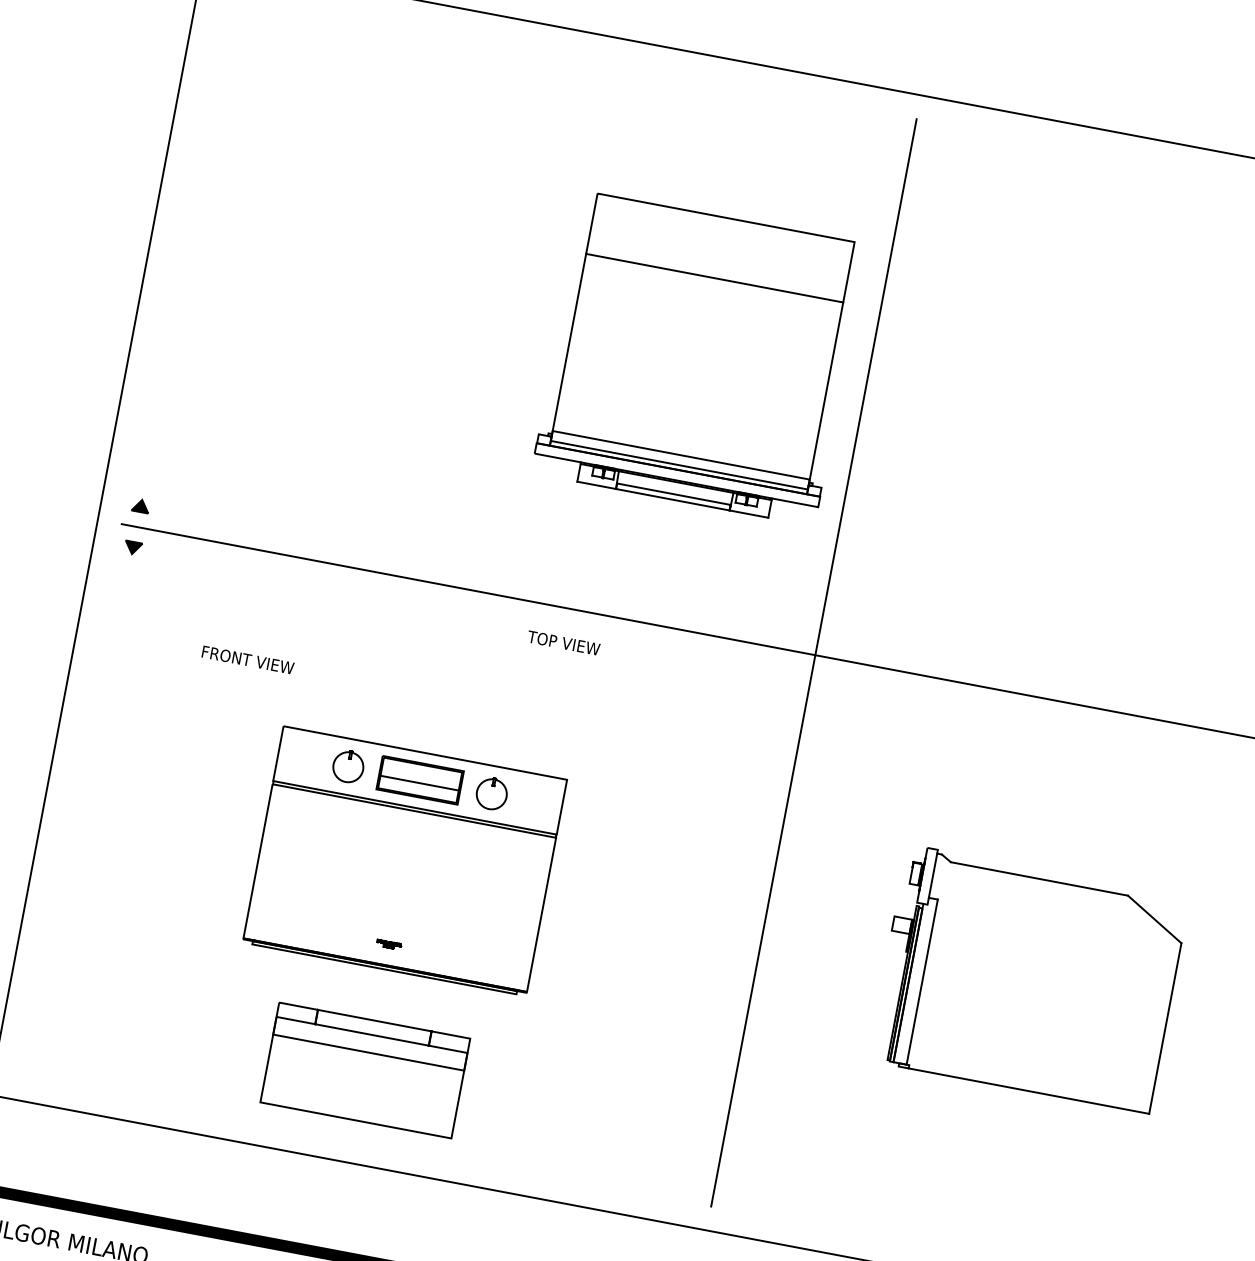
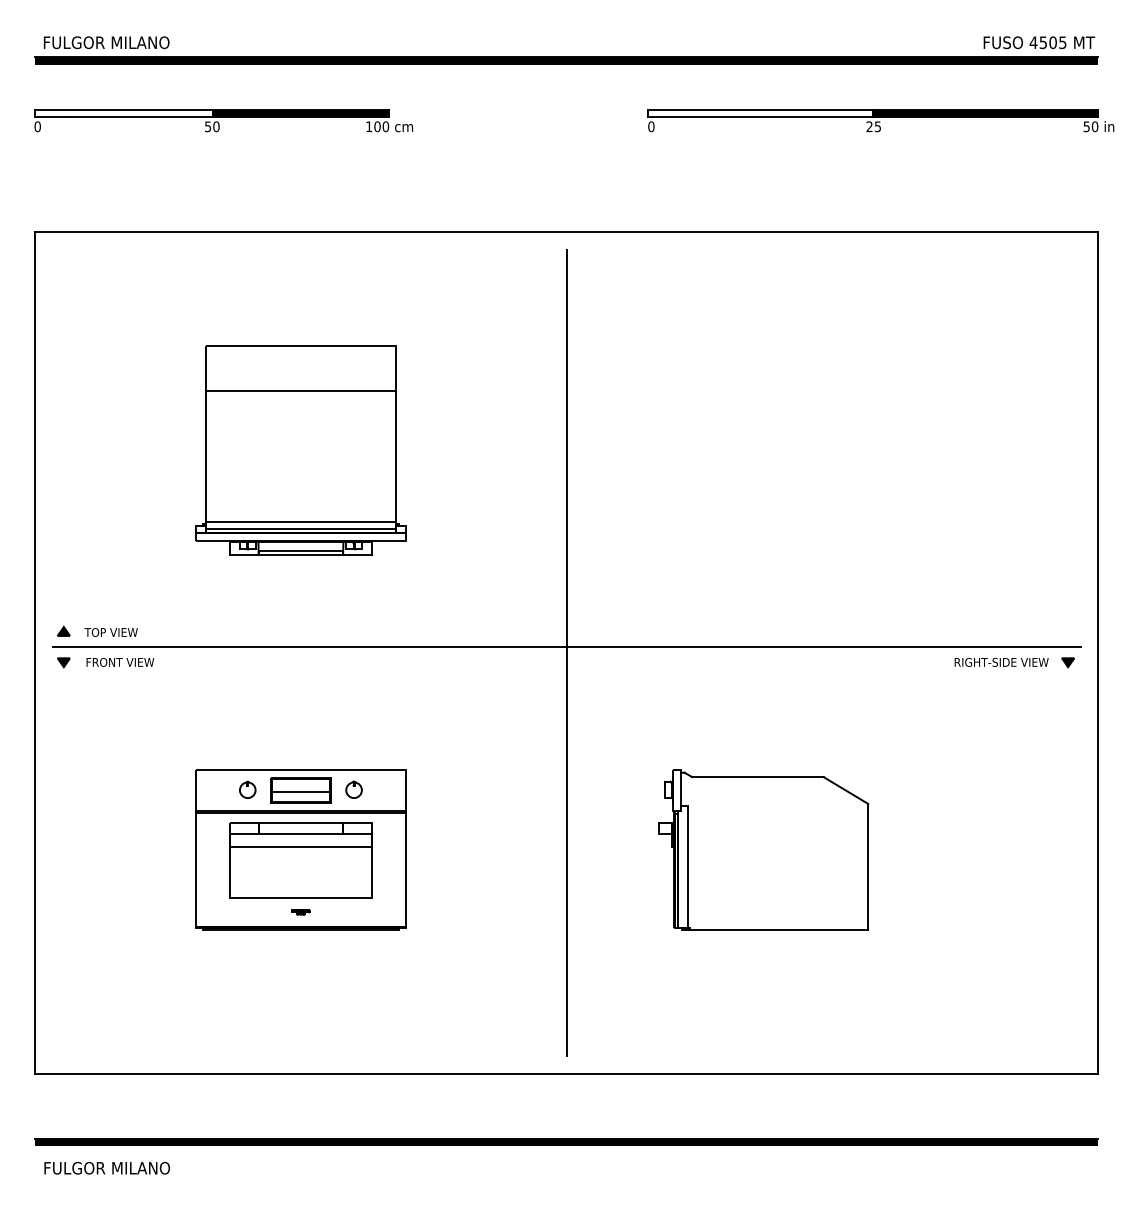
part: (698, 358) -> (300, 450), moved
text: (562, 642) -> (110, 632), moved
text: (248, 658) -> (120, 661), moved
part: (348, 765) -> (247, 789), size x0.71
part: (491, 792) -> (353, 789), size x0.71
part: (364, 1070) -> (300, 860), moved

